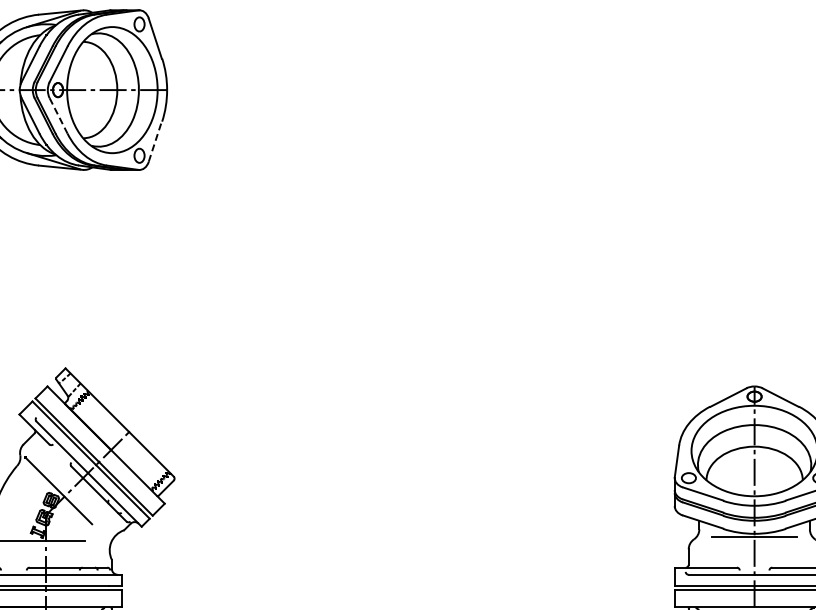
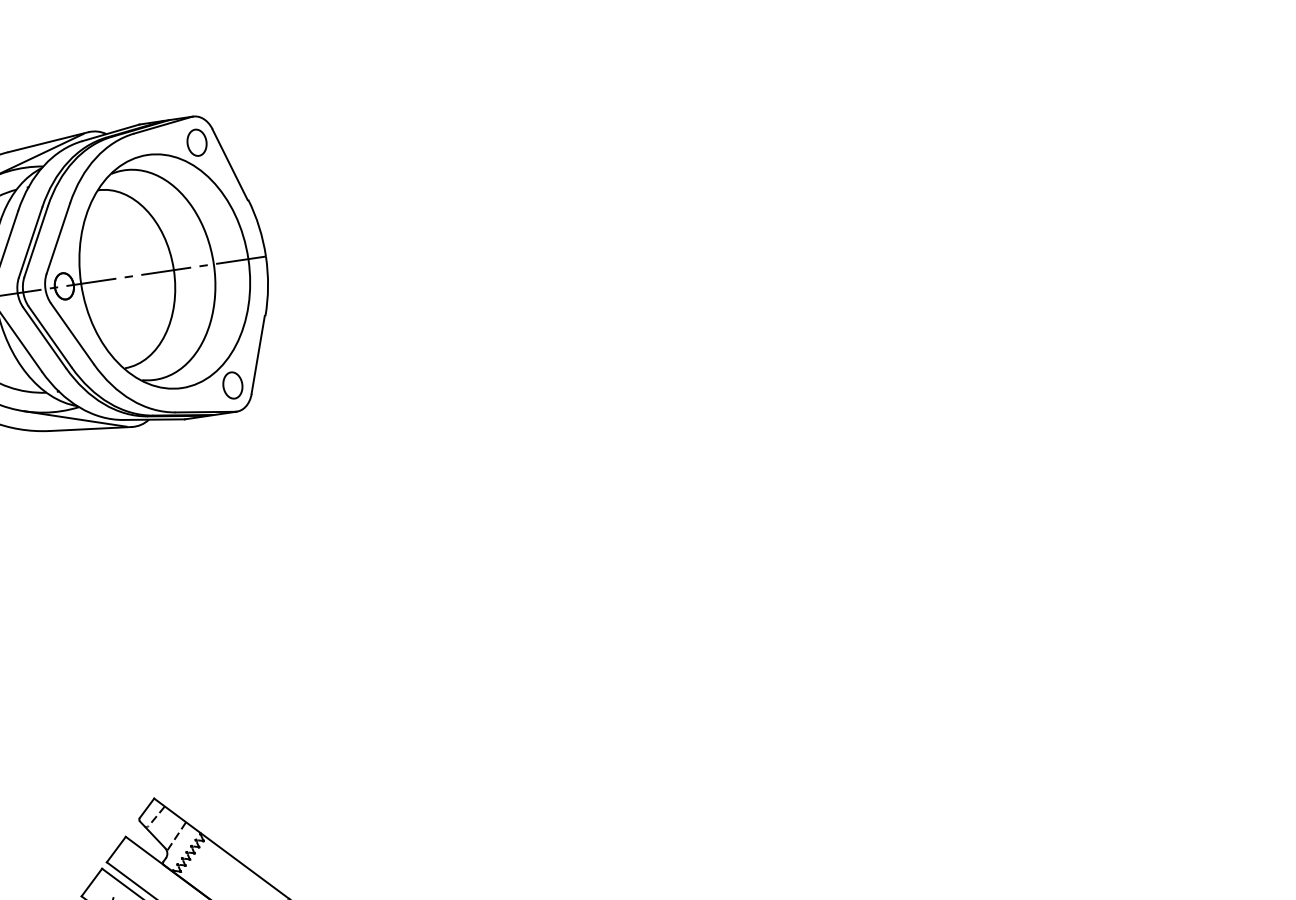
line: (58, 115) -> (72, 333), dashed -> solid
line: (155, 141) -> (258, 354), dashed -> solid

